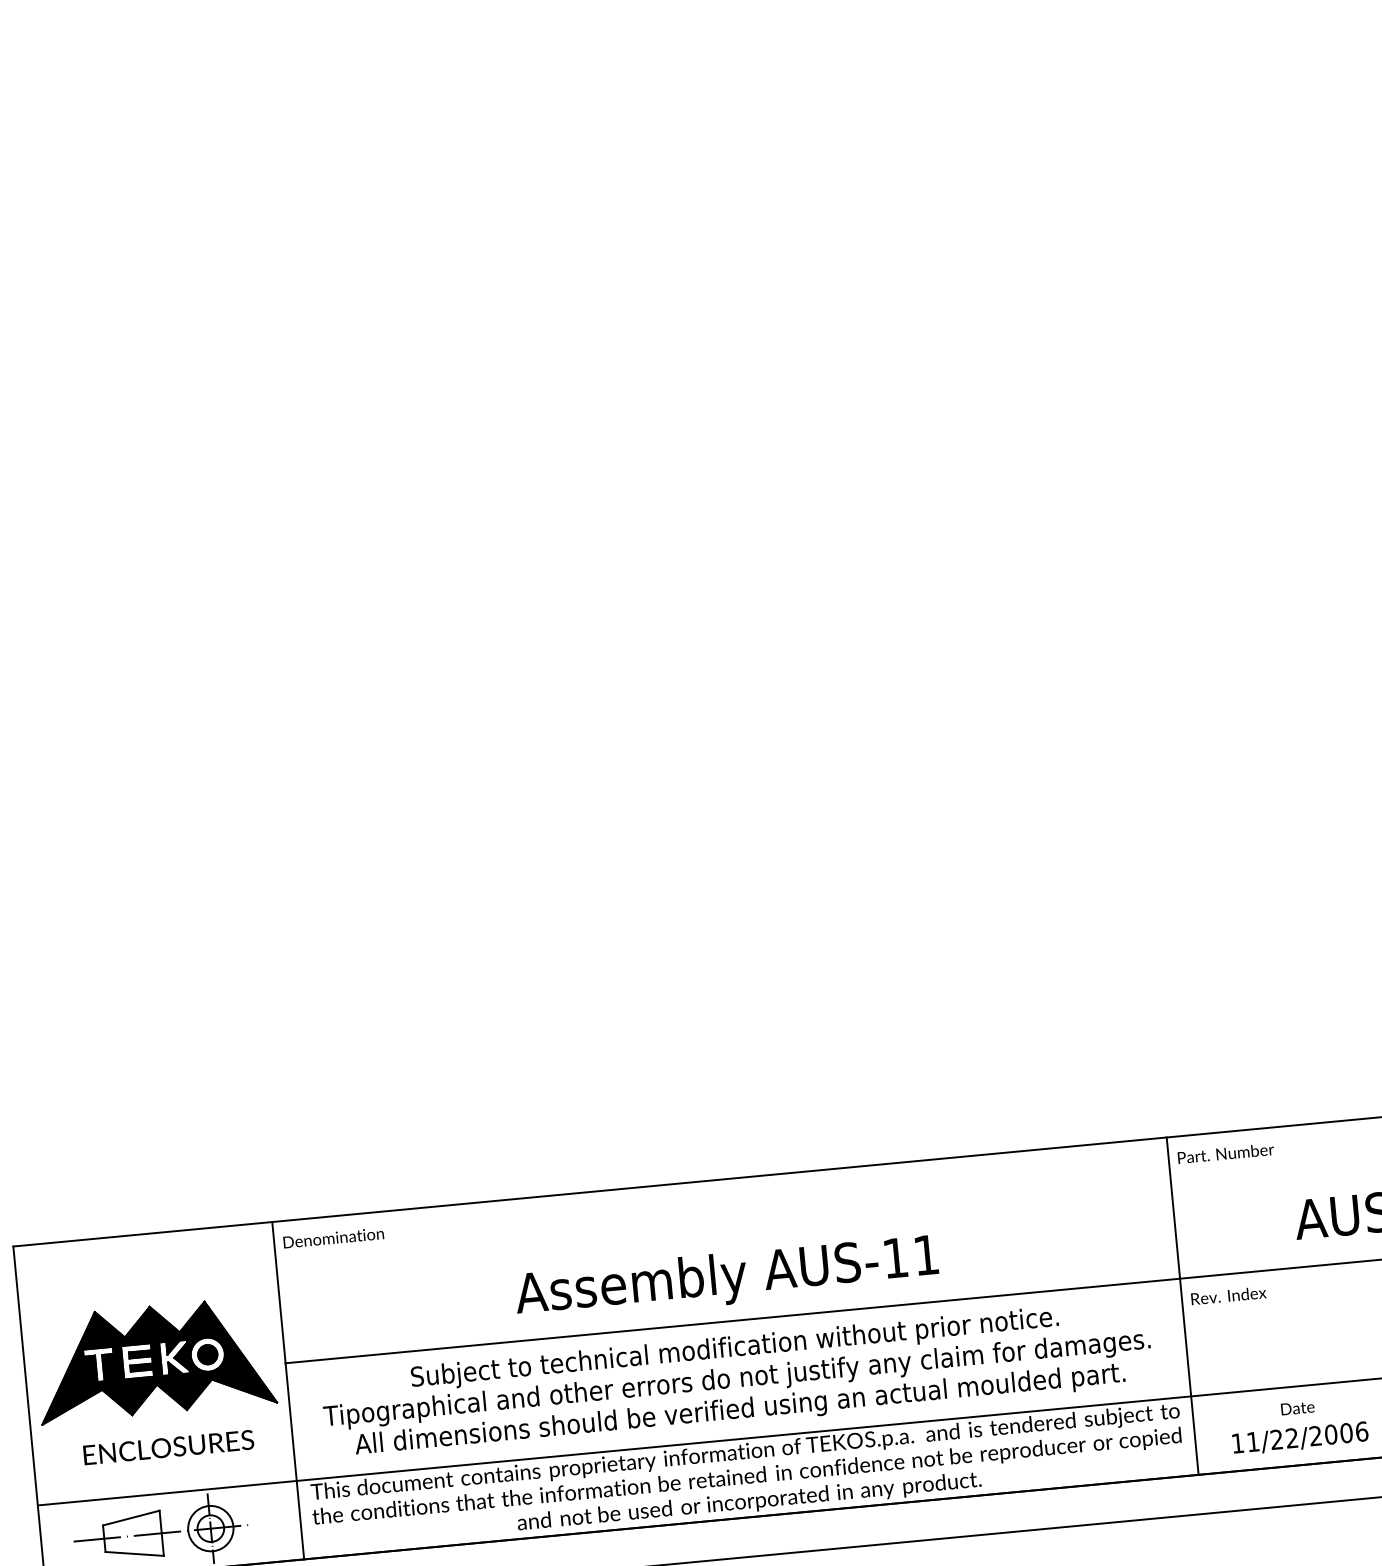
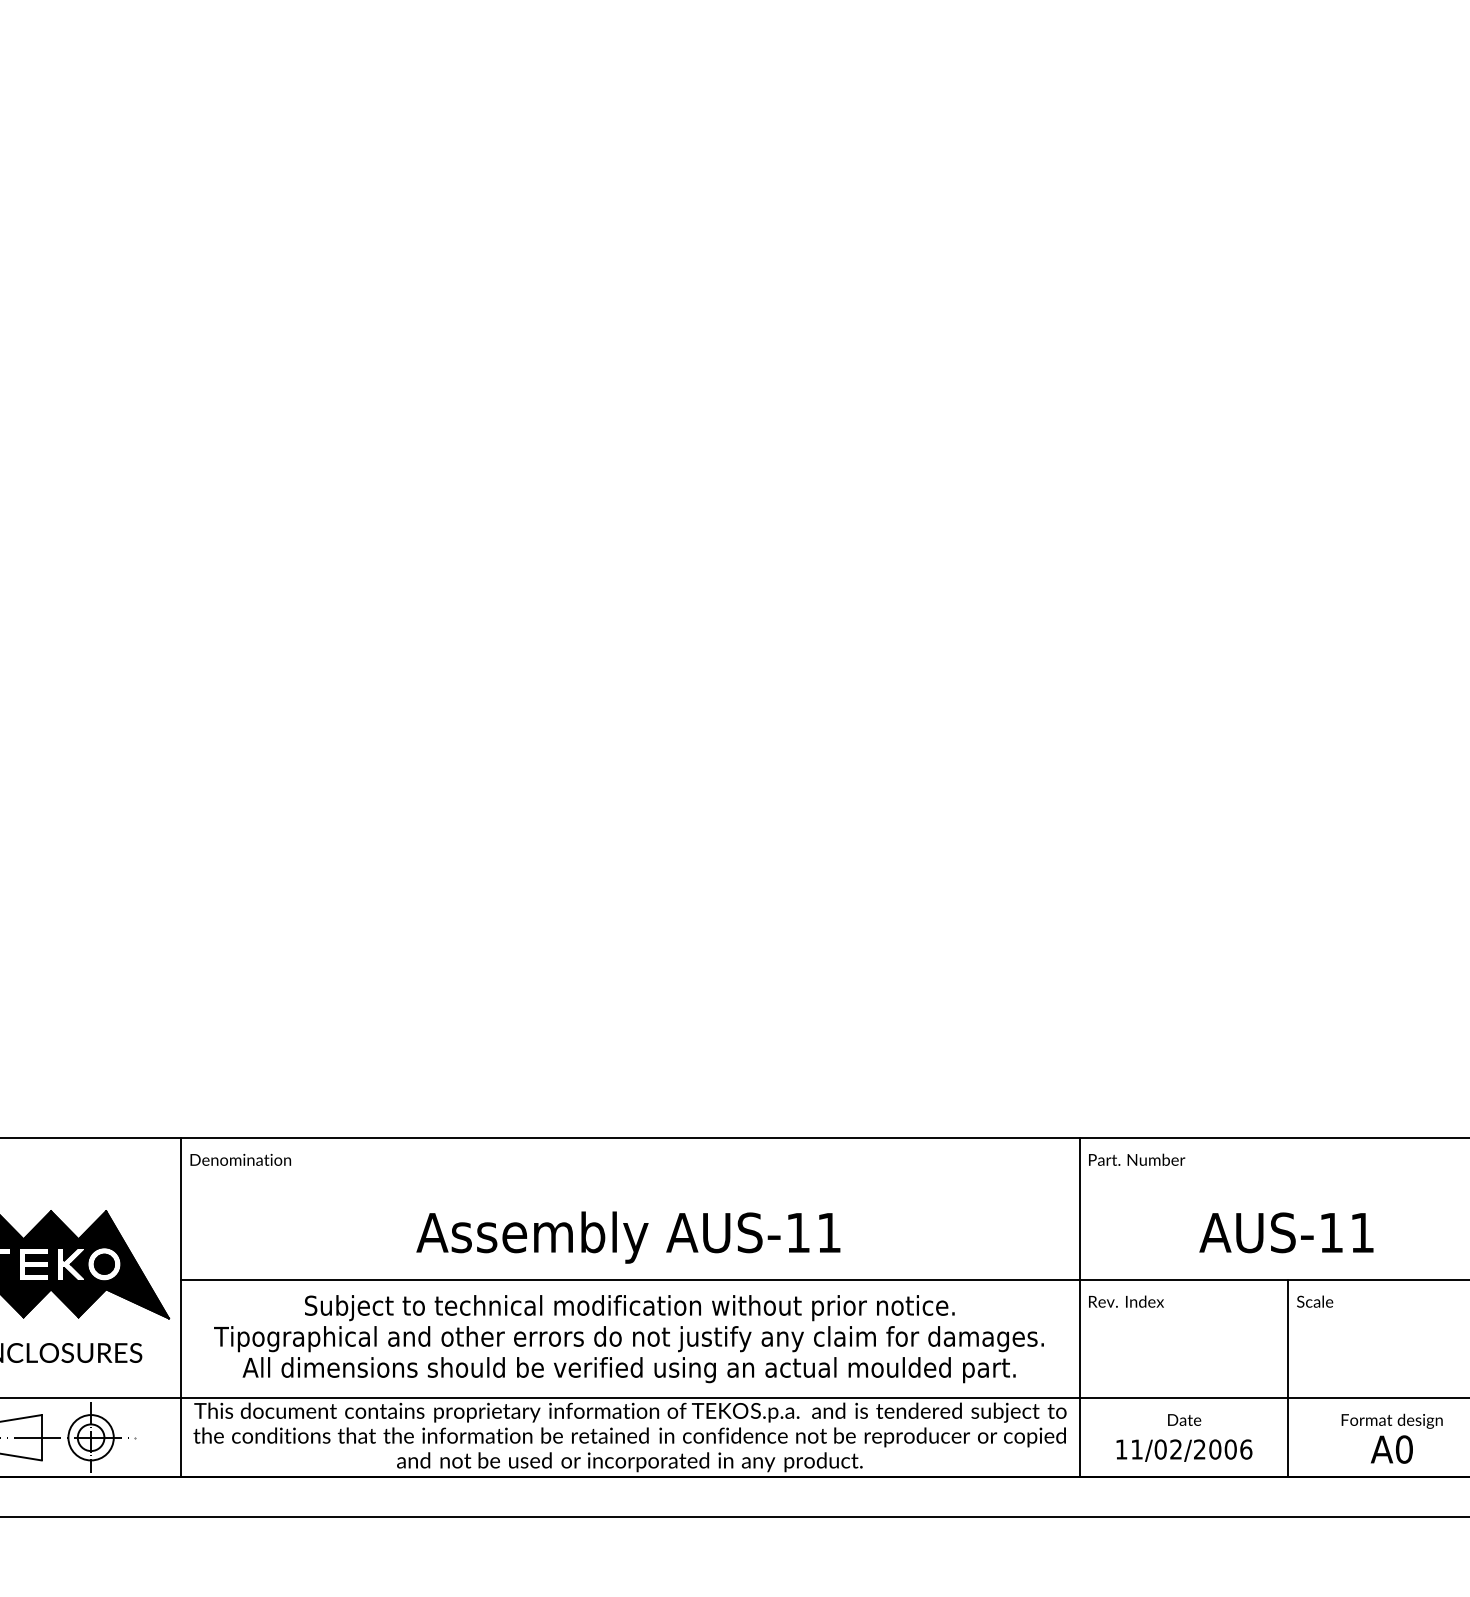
text: (1276, 1439) -> (1160, 1449), 11/22/2006 -> 11/02/2006

